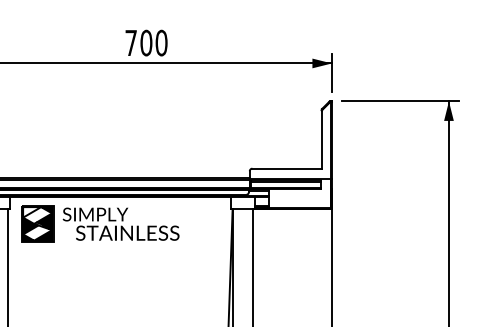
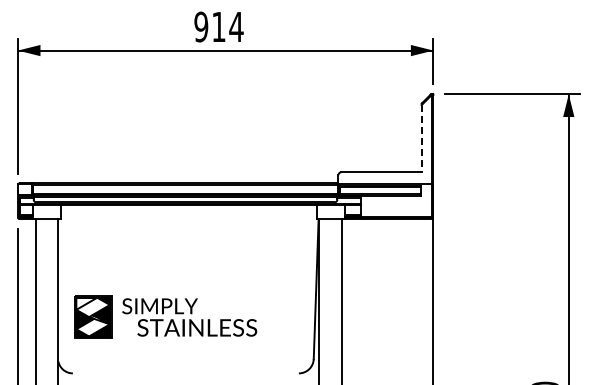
text: (146, 42) -> (218, 26), 700 -> 914
line: (321, 139) -> (421, 138), solid -> dashed
part: (100, 223) -> (165, 316), moved

